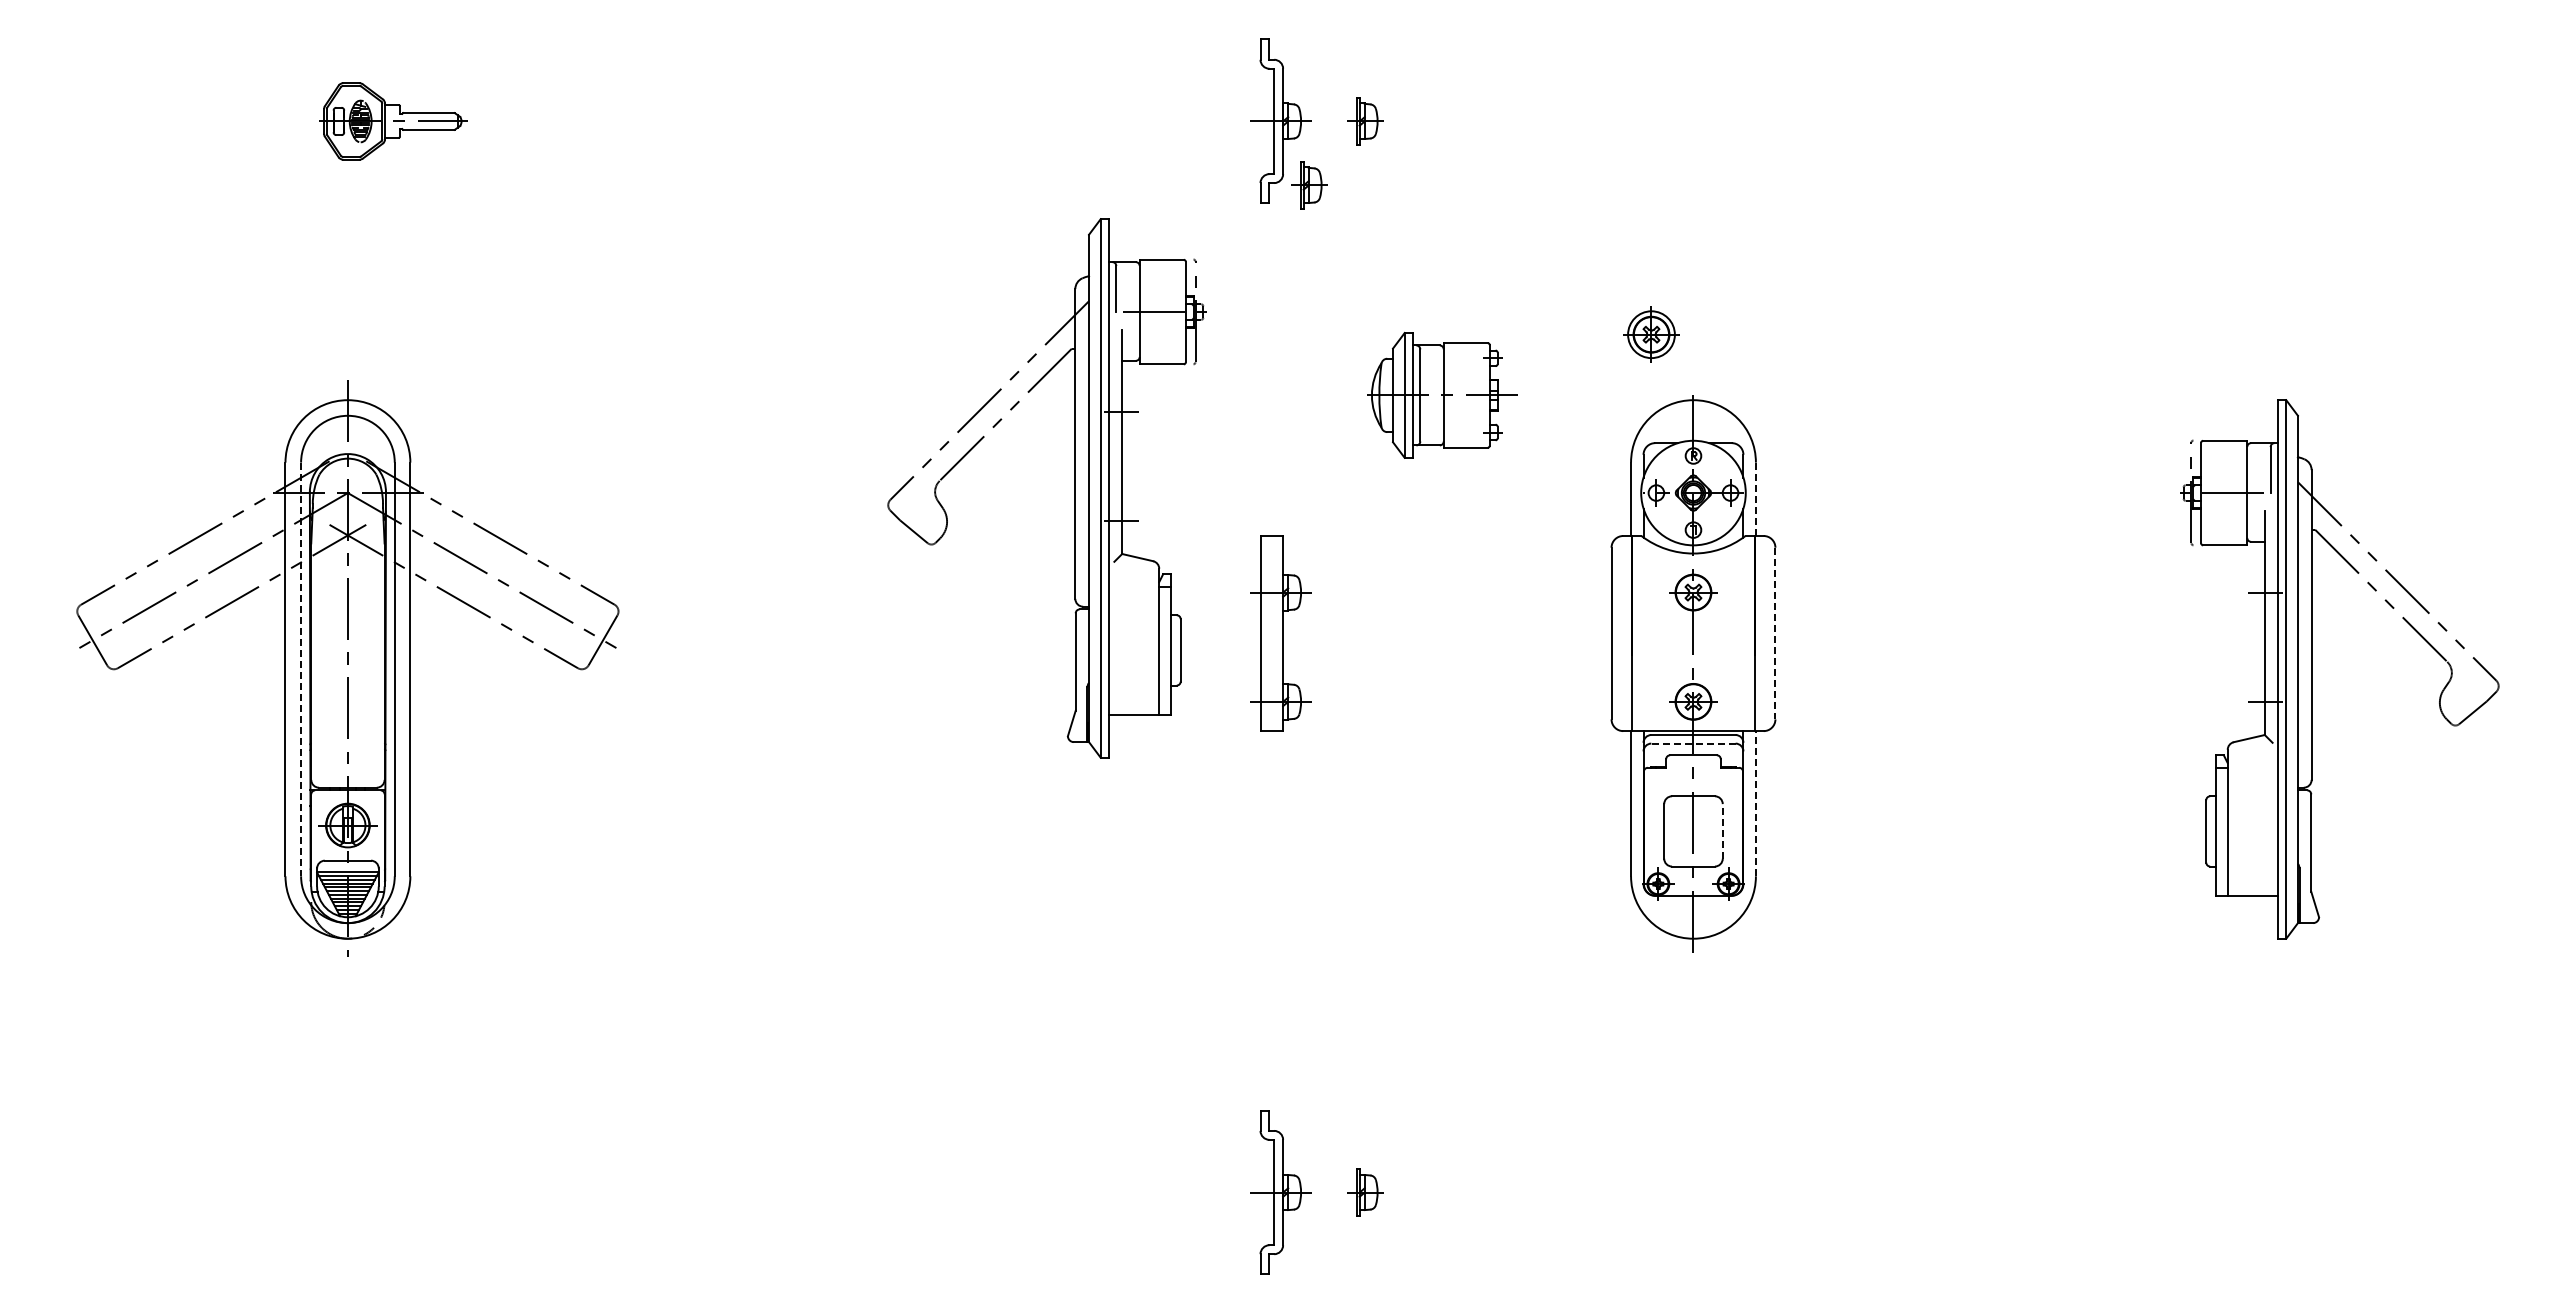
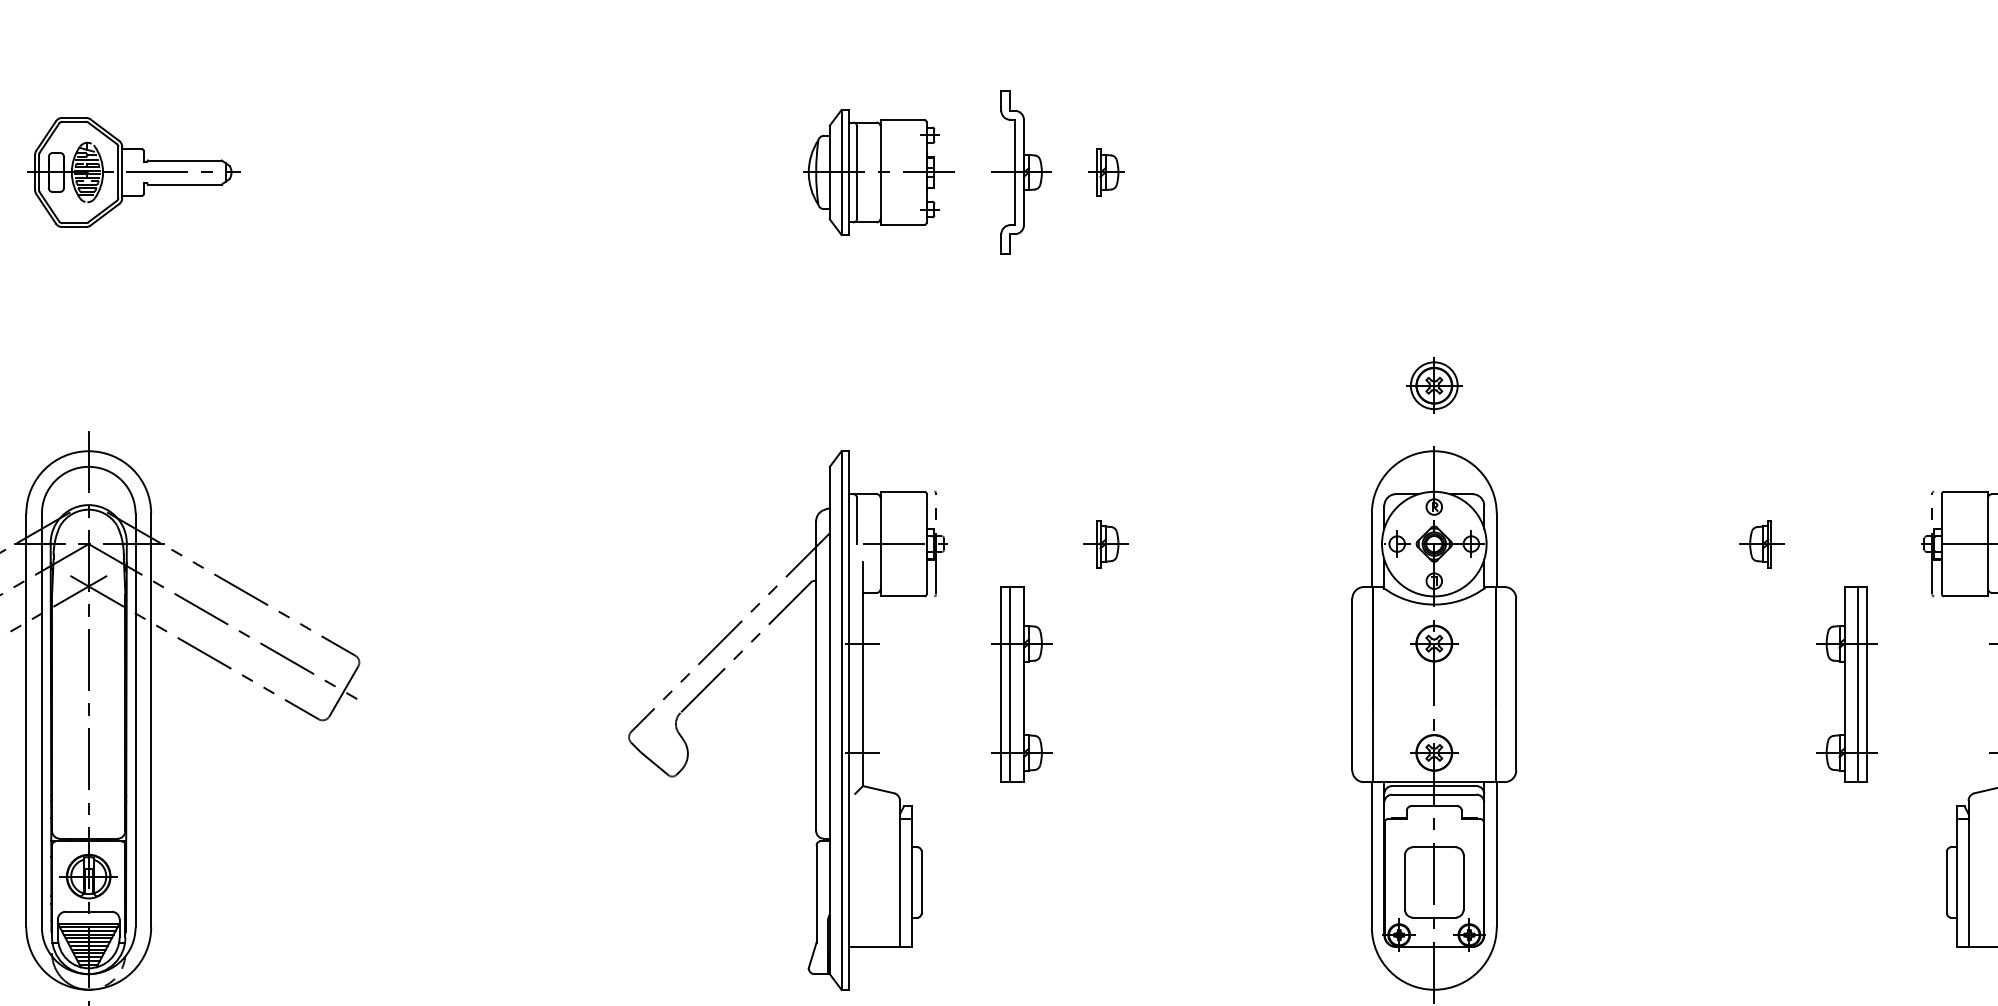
part: (393, 121) -> (134, 172), size x1.43
part: (1309, 185) -> (1050, 236), removed
part: (1651, 334) -> (1434, 385), moved
part: (1442, 394) -> (879, 171), moved
part: (1074, 488) -> (815, 720), moved
part: (1365, 492) -> (1106, 543), added
part: (2020, 492) -> (1761, 543), added
line: (1755, 499) -> (1496, 550), dashed -> solid
line: (1269, 633) -> (1010, 684), added
line: (1775, 633) -> (1516, 684), dashed -> solid
part: (2105, 633) -> (1846, 684), added
line: (301, 669) -> (42, 720), dashed -> solid
line: (1692, 743) -> (1433, 794), dashed -> solid
line: (1755, 803) -> (1496, 854), dashed -> solid
line: (1722, 830) -> (1463, 881), dashed -> solid

